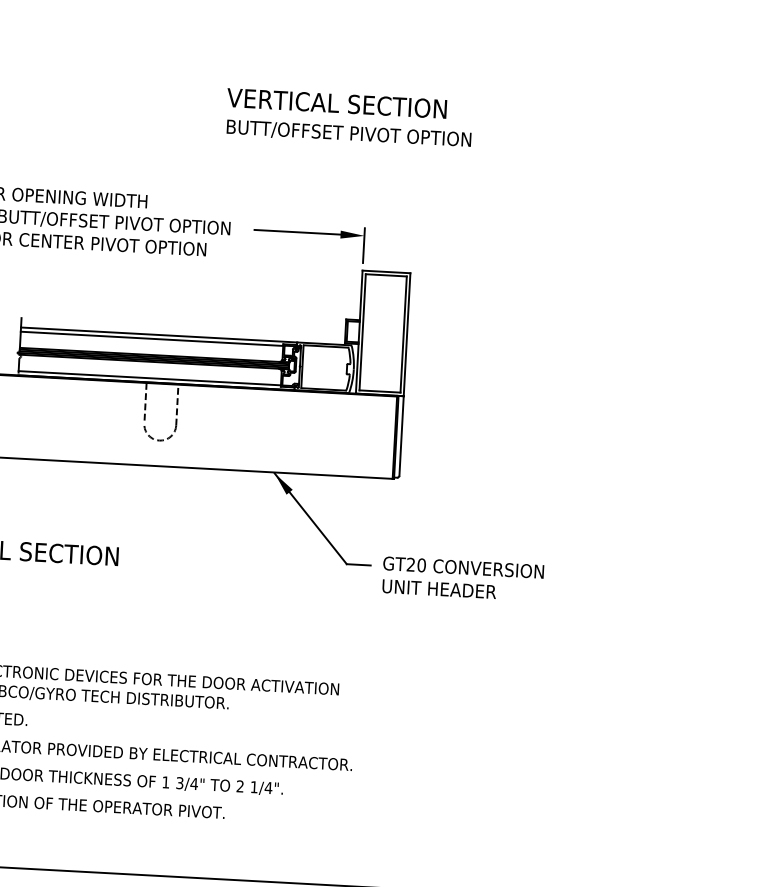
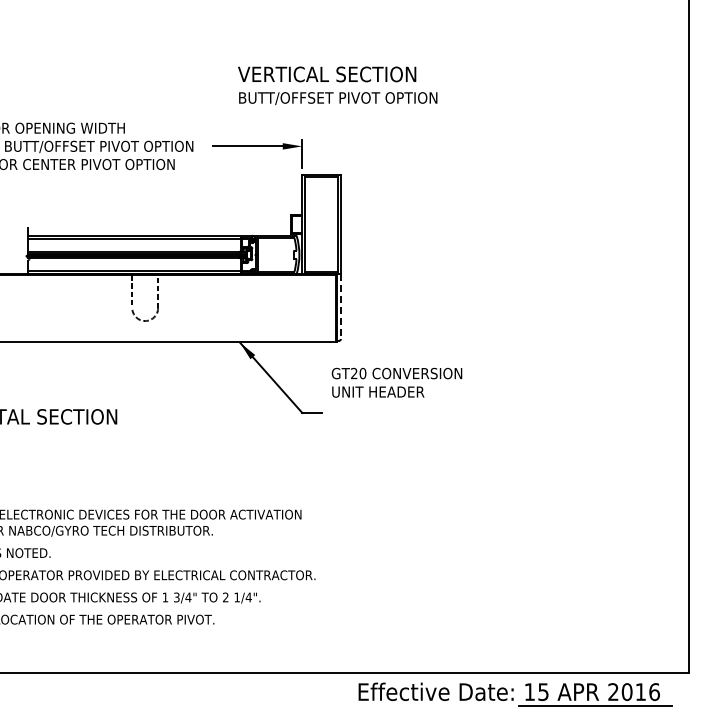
text: (349, 117) -> (337, 85), moved
line: (402, 436) -> (341, 307), solid -> dashed
text: (462, 578) -> (396, 382), moved

